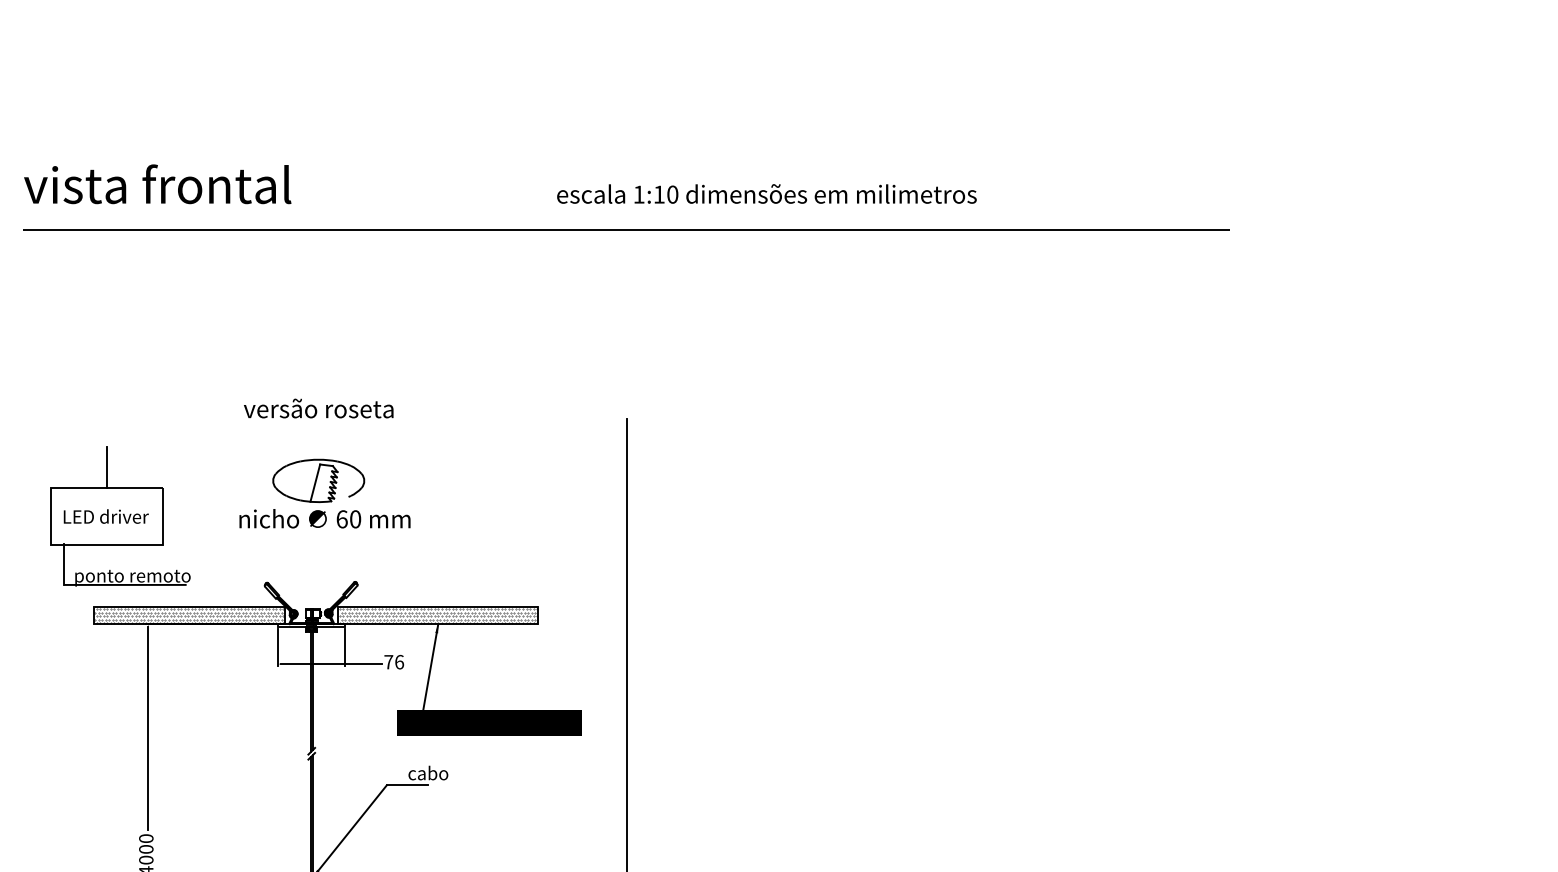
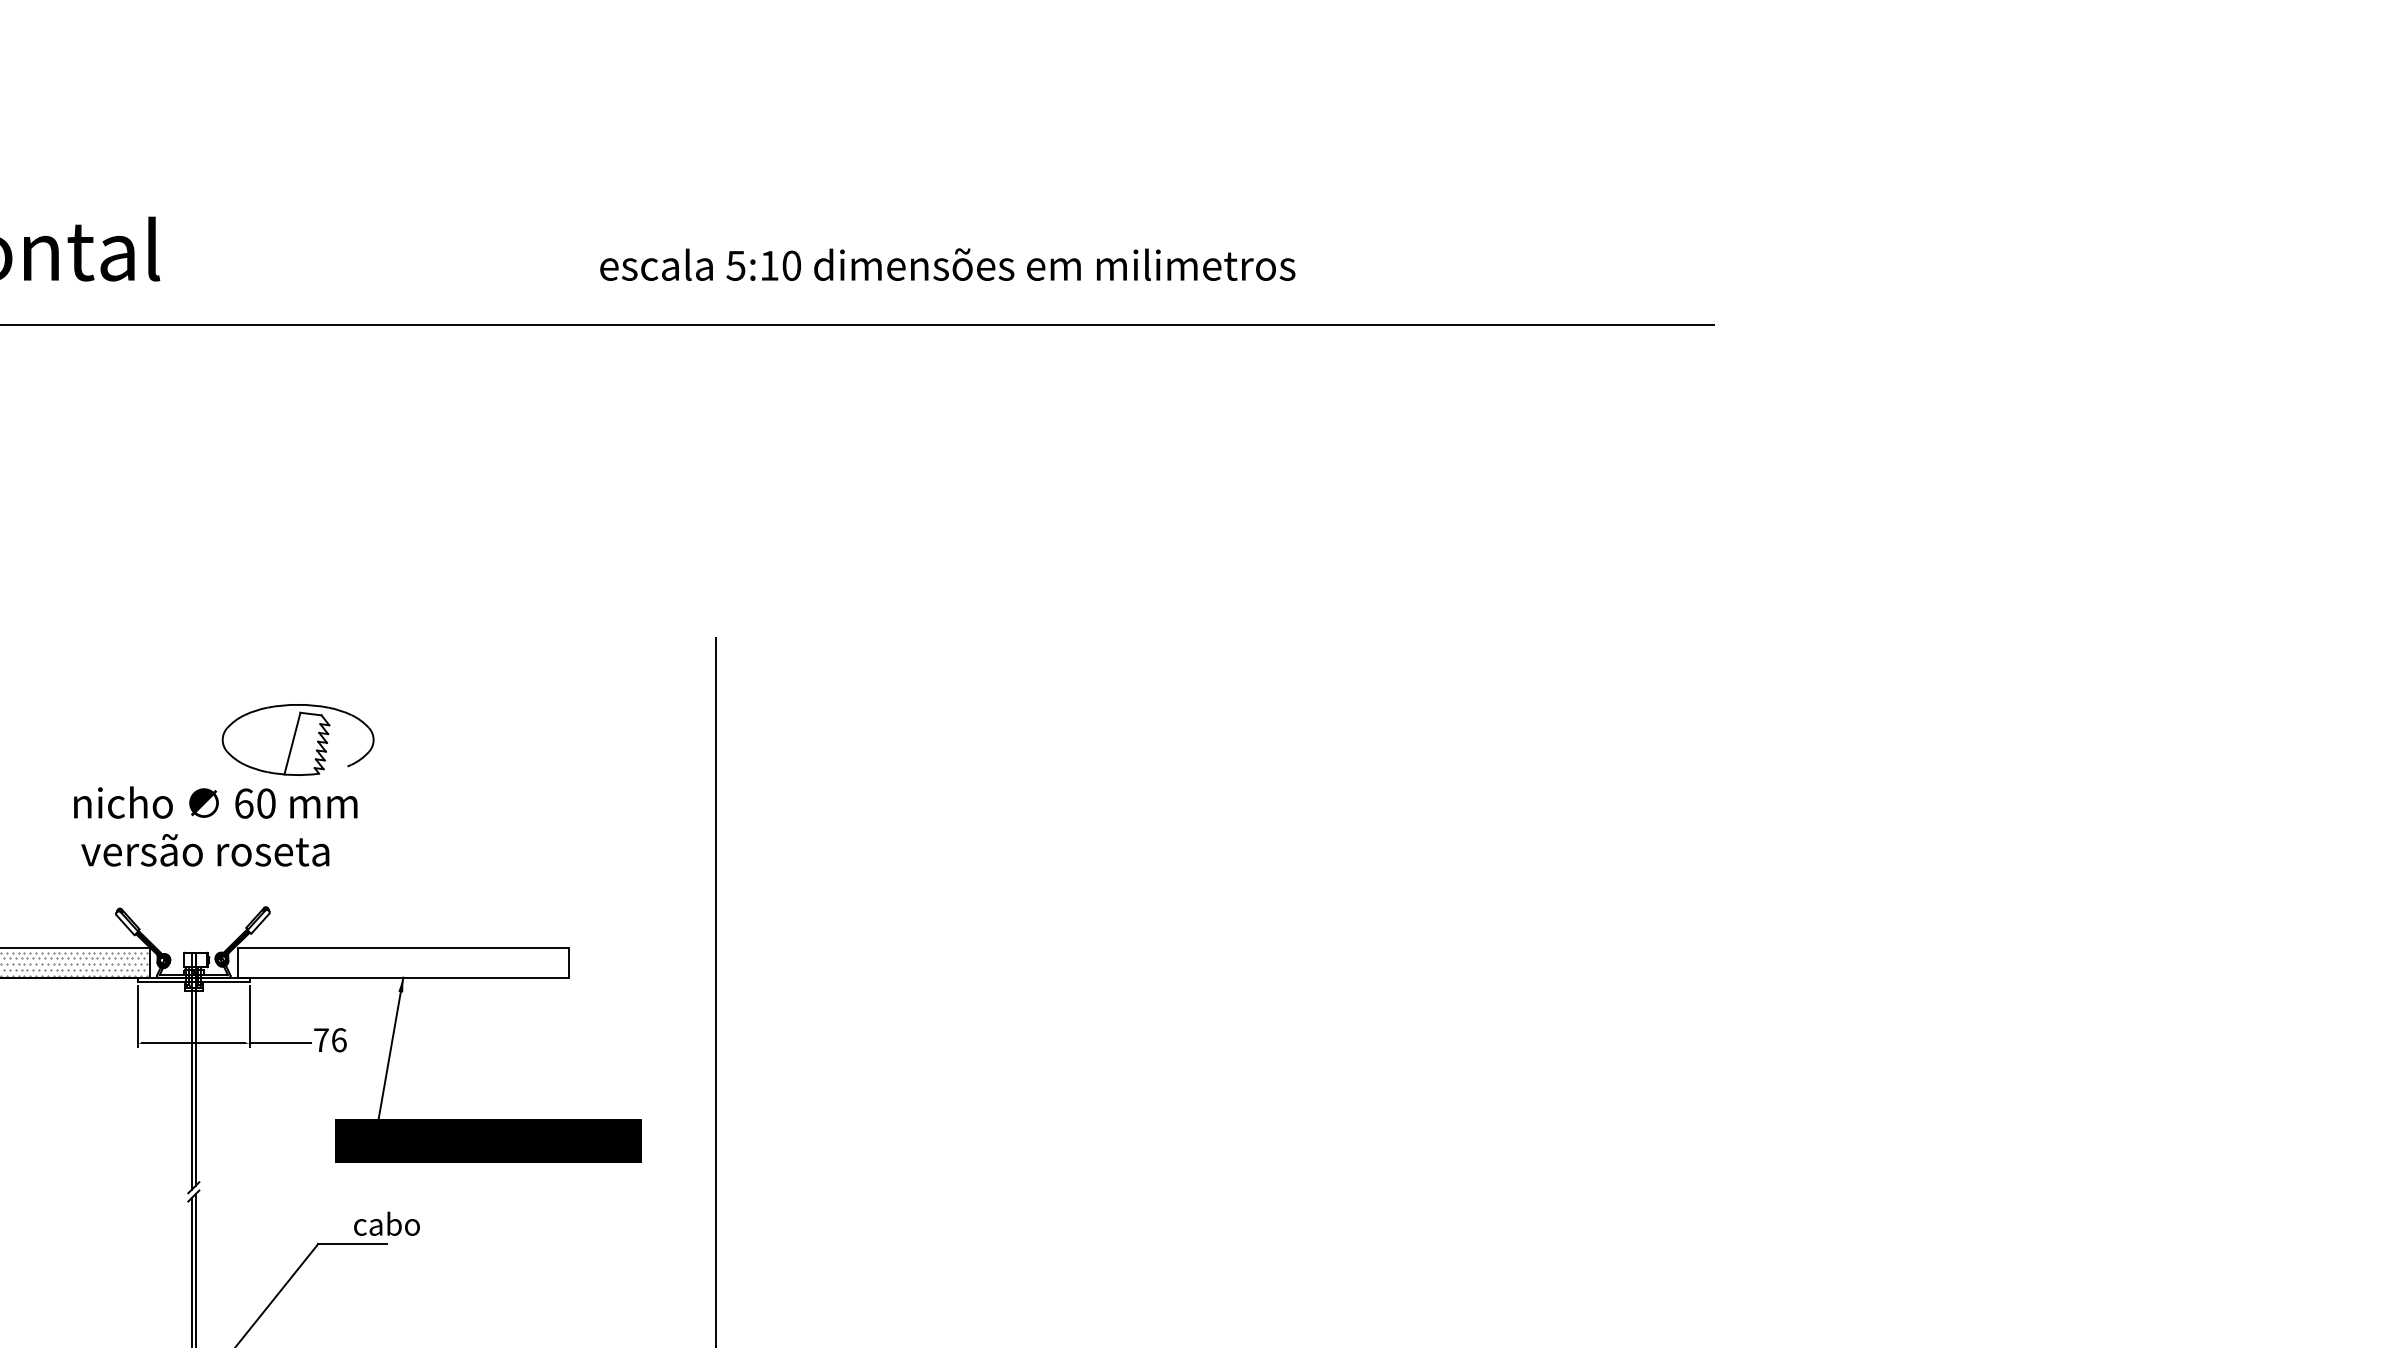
text: (638, 194) -> (735, 265), 1:10 -> 5:10
text: (318, 408) -> (204, 850), moved
part: (318, 480) -> (297, 739), moved
hatch: (438, 616) -> (403, 964), removed

